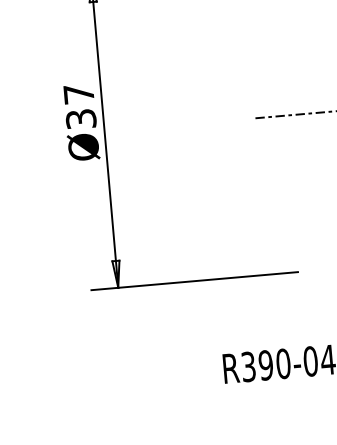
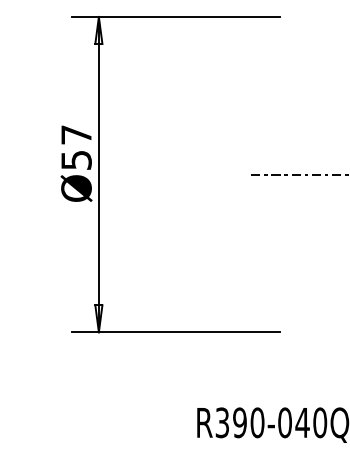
text: (81, 118) -> (76, 159), Ø37 -> Ø57

